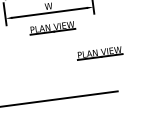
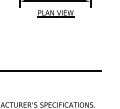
part: (99, 53) -> (90, 38), removed

